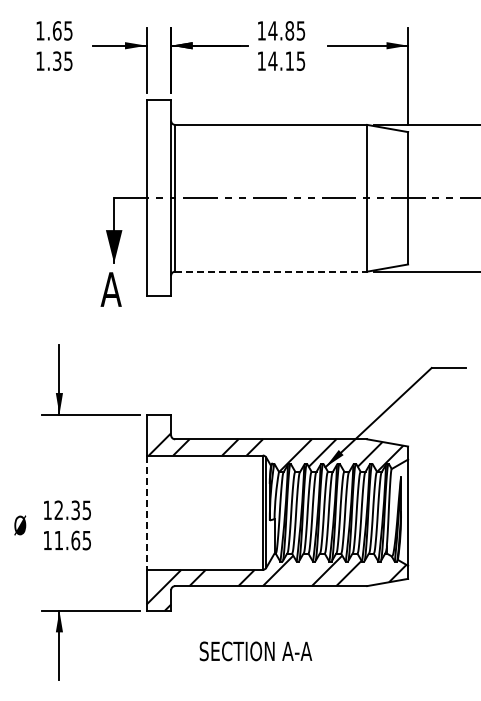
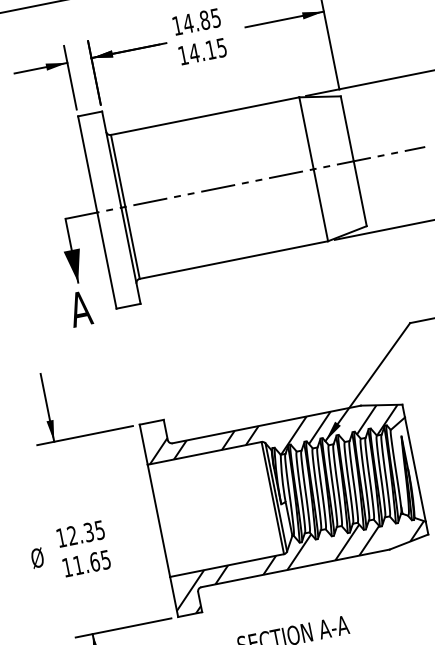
line: (271, 271) -> (234, 259), dashed -> solid
line: (146, 513) -> (158, 521), dashed -> solid

